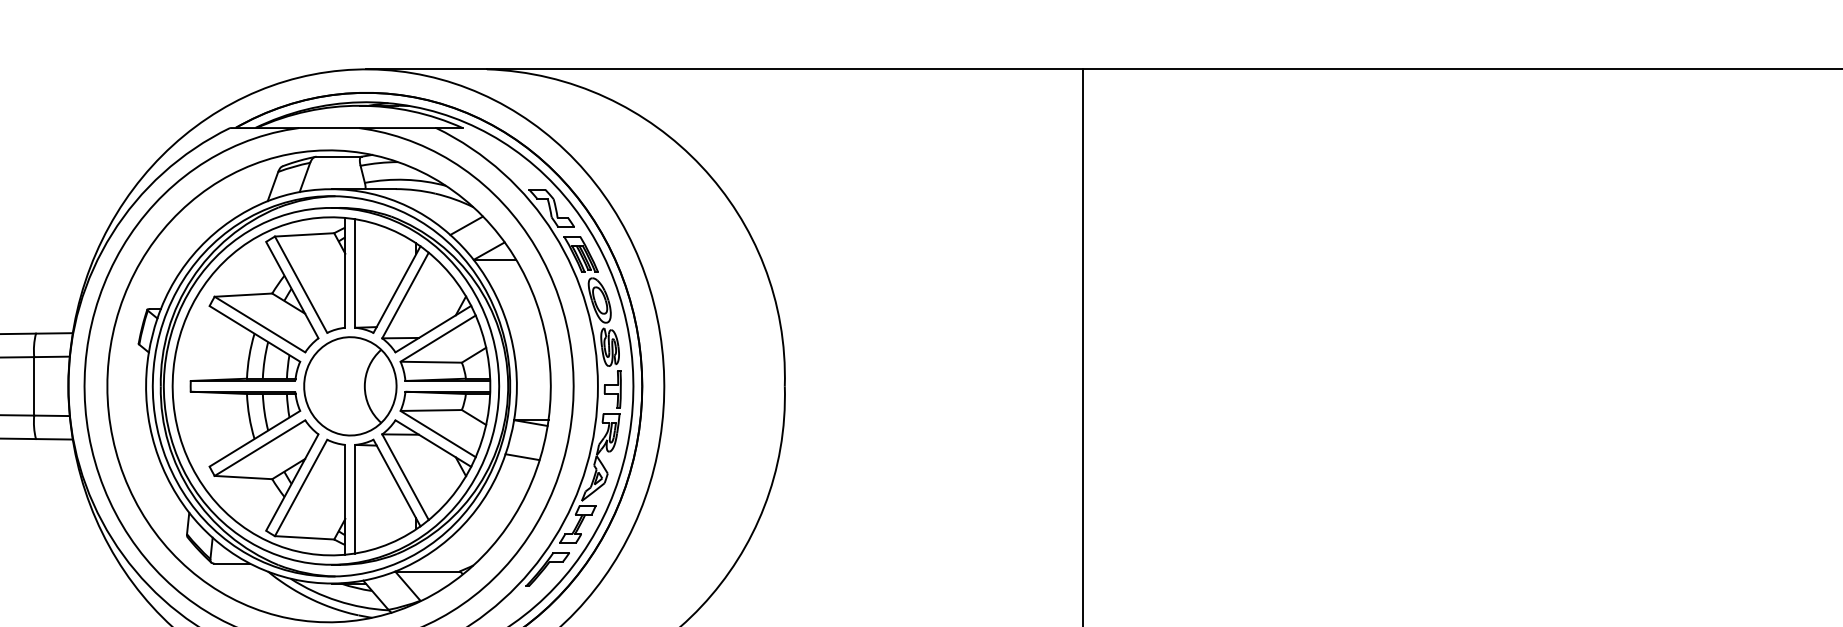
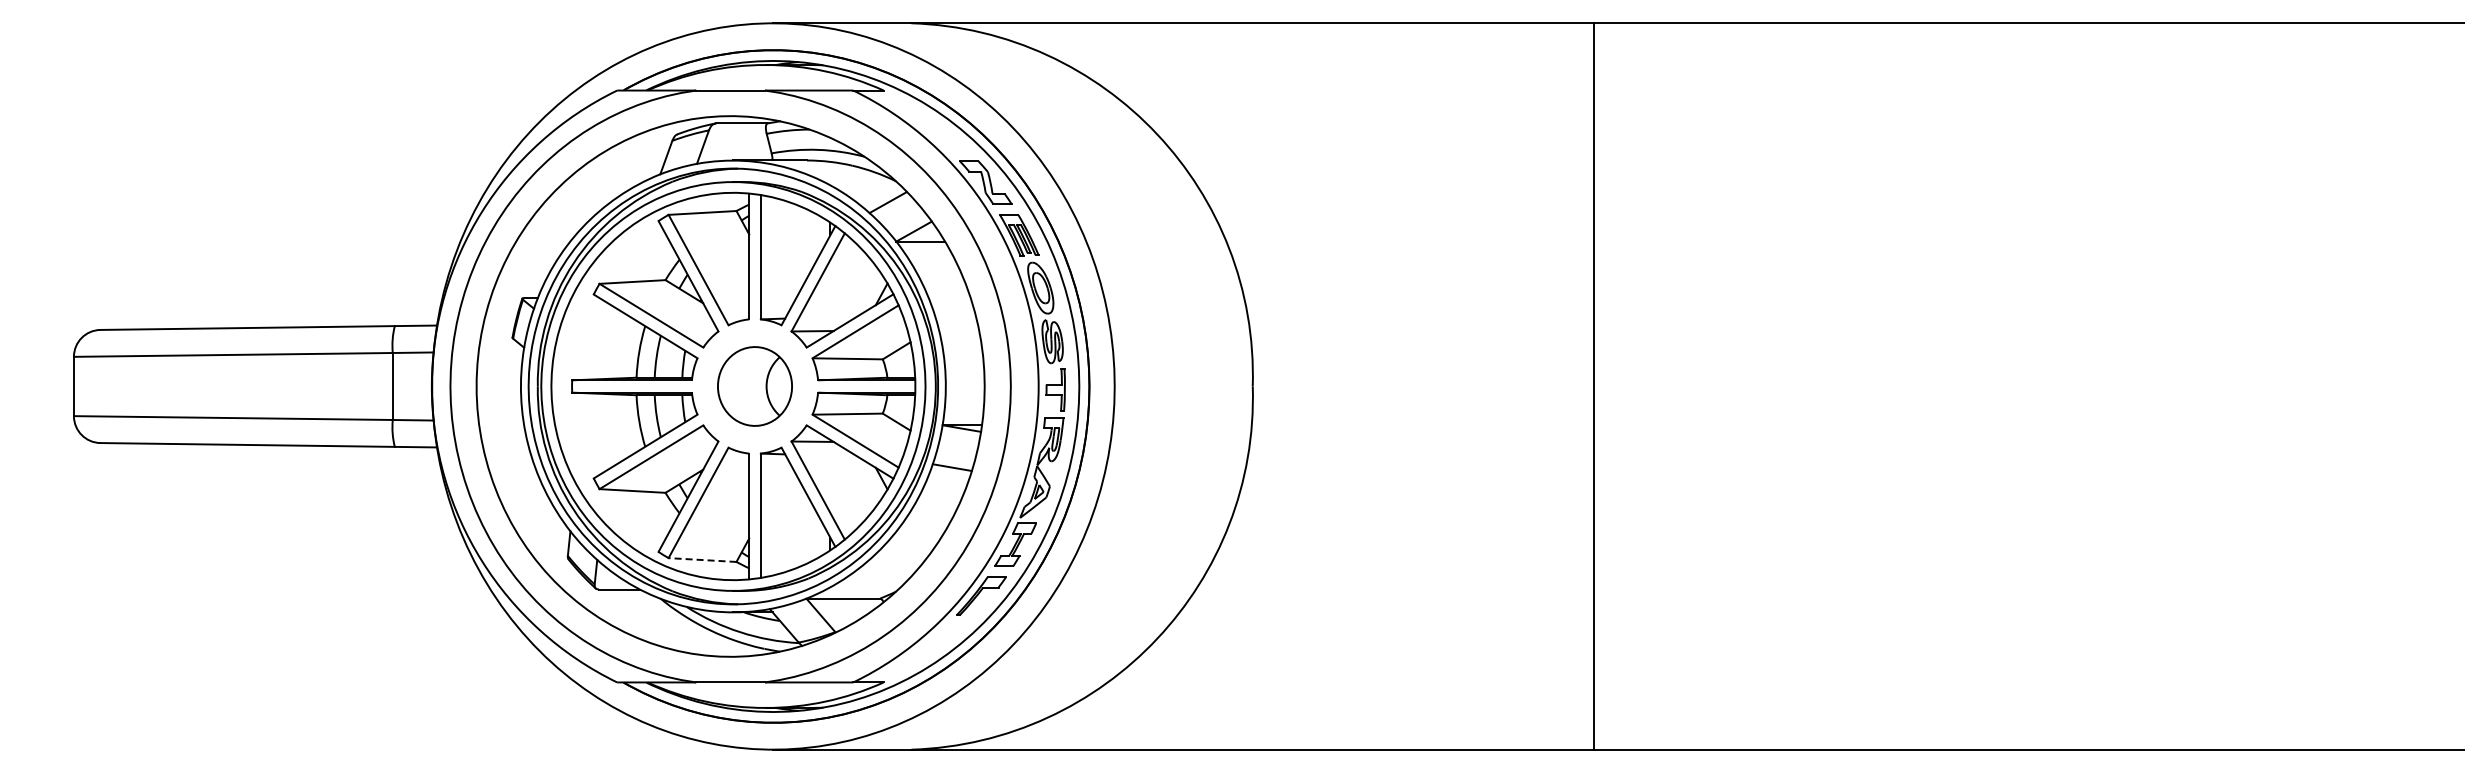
part: (349, 386) -> (754, 386), size x0.7
line: (304, 538) -> (702, 560), solid -> dashed

